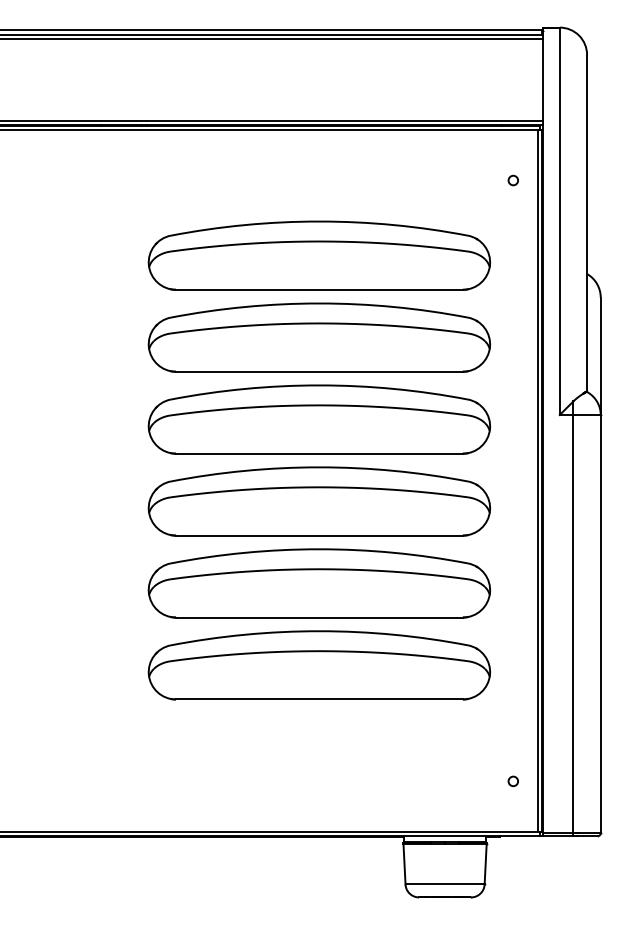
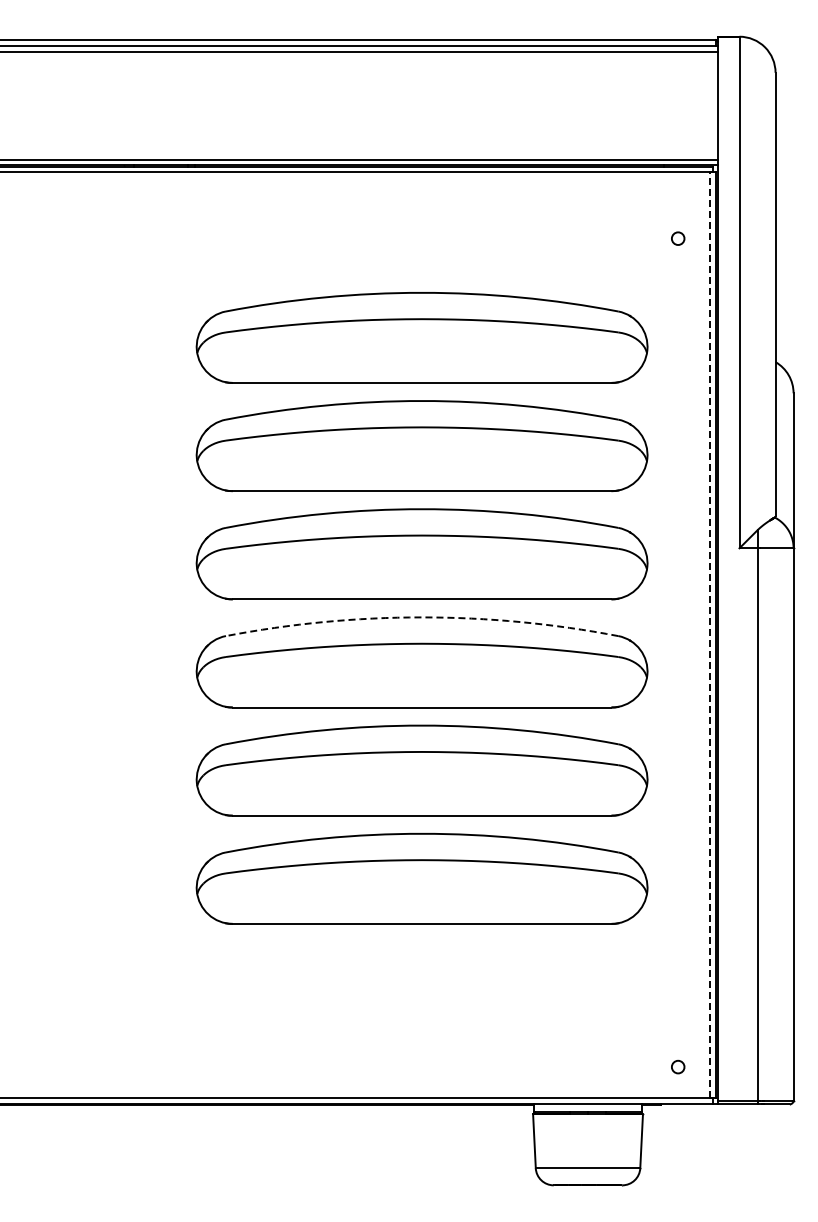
arc: (319, 467) -> (422, 617), solid -> dashed
line: (537, 480) -> (710, 634), solid -> dashed
circle: (513, 780) -> (678, 1066), moved

